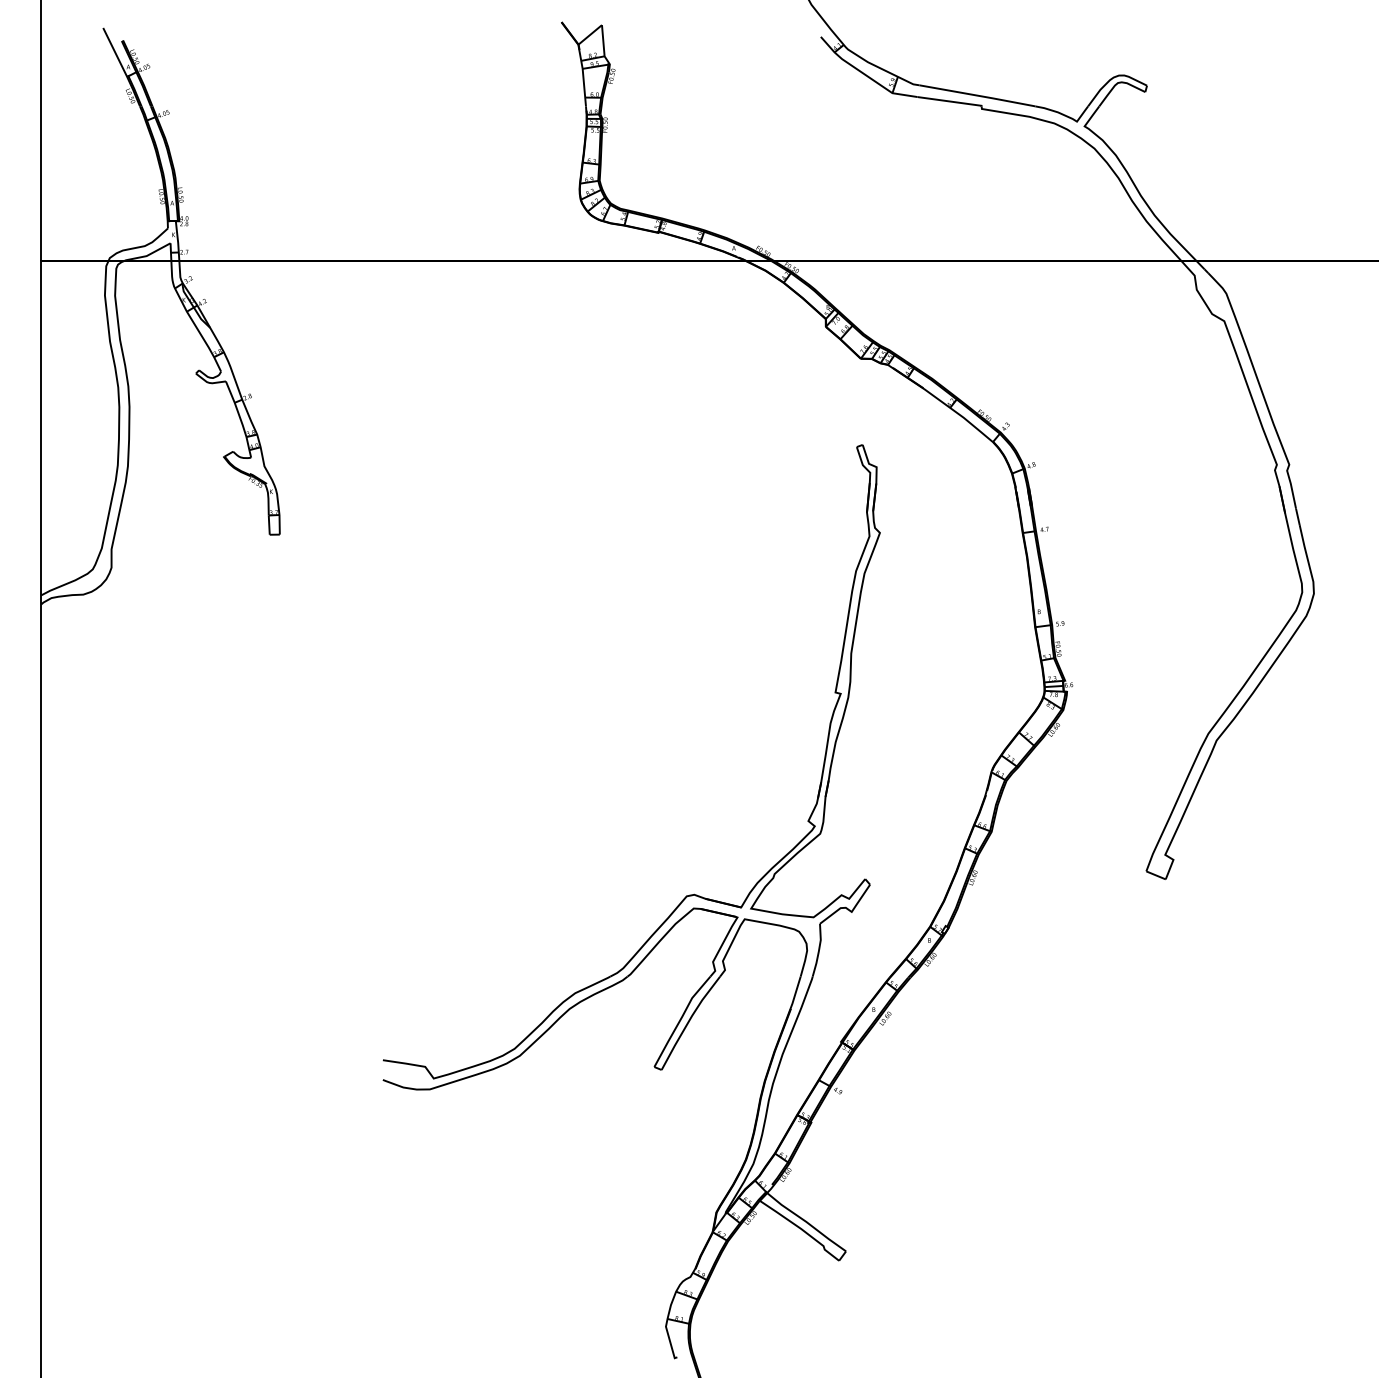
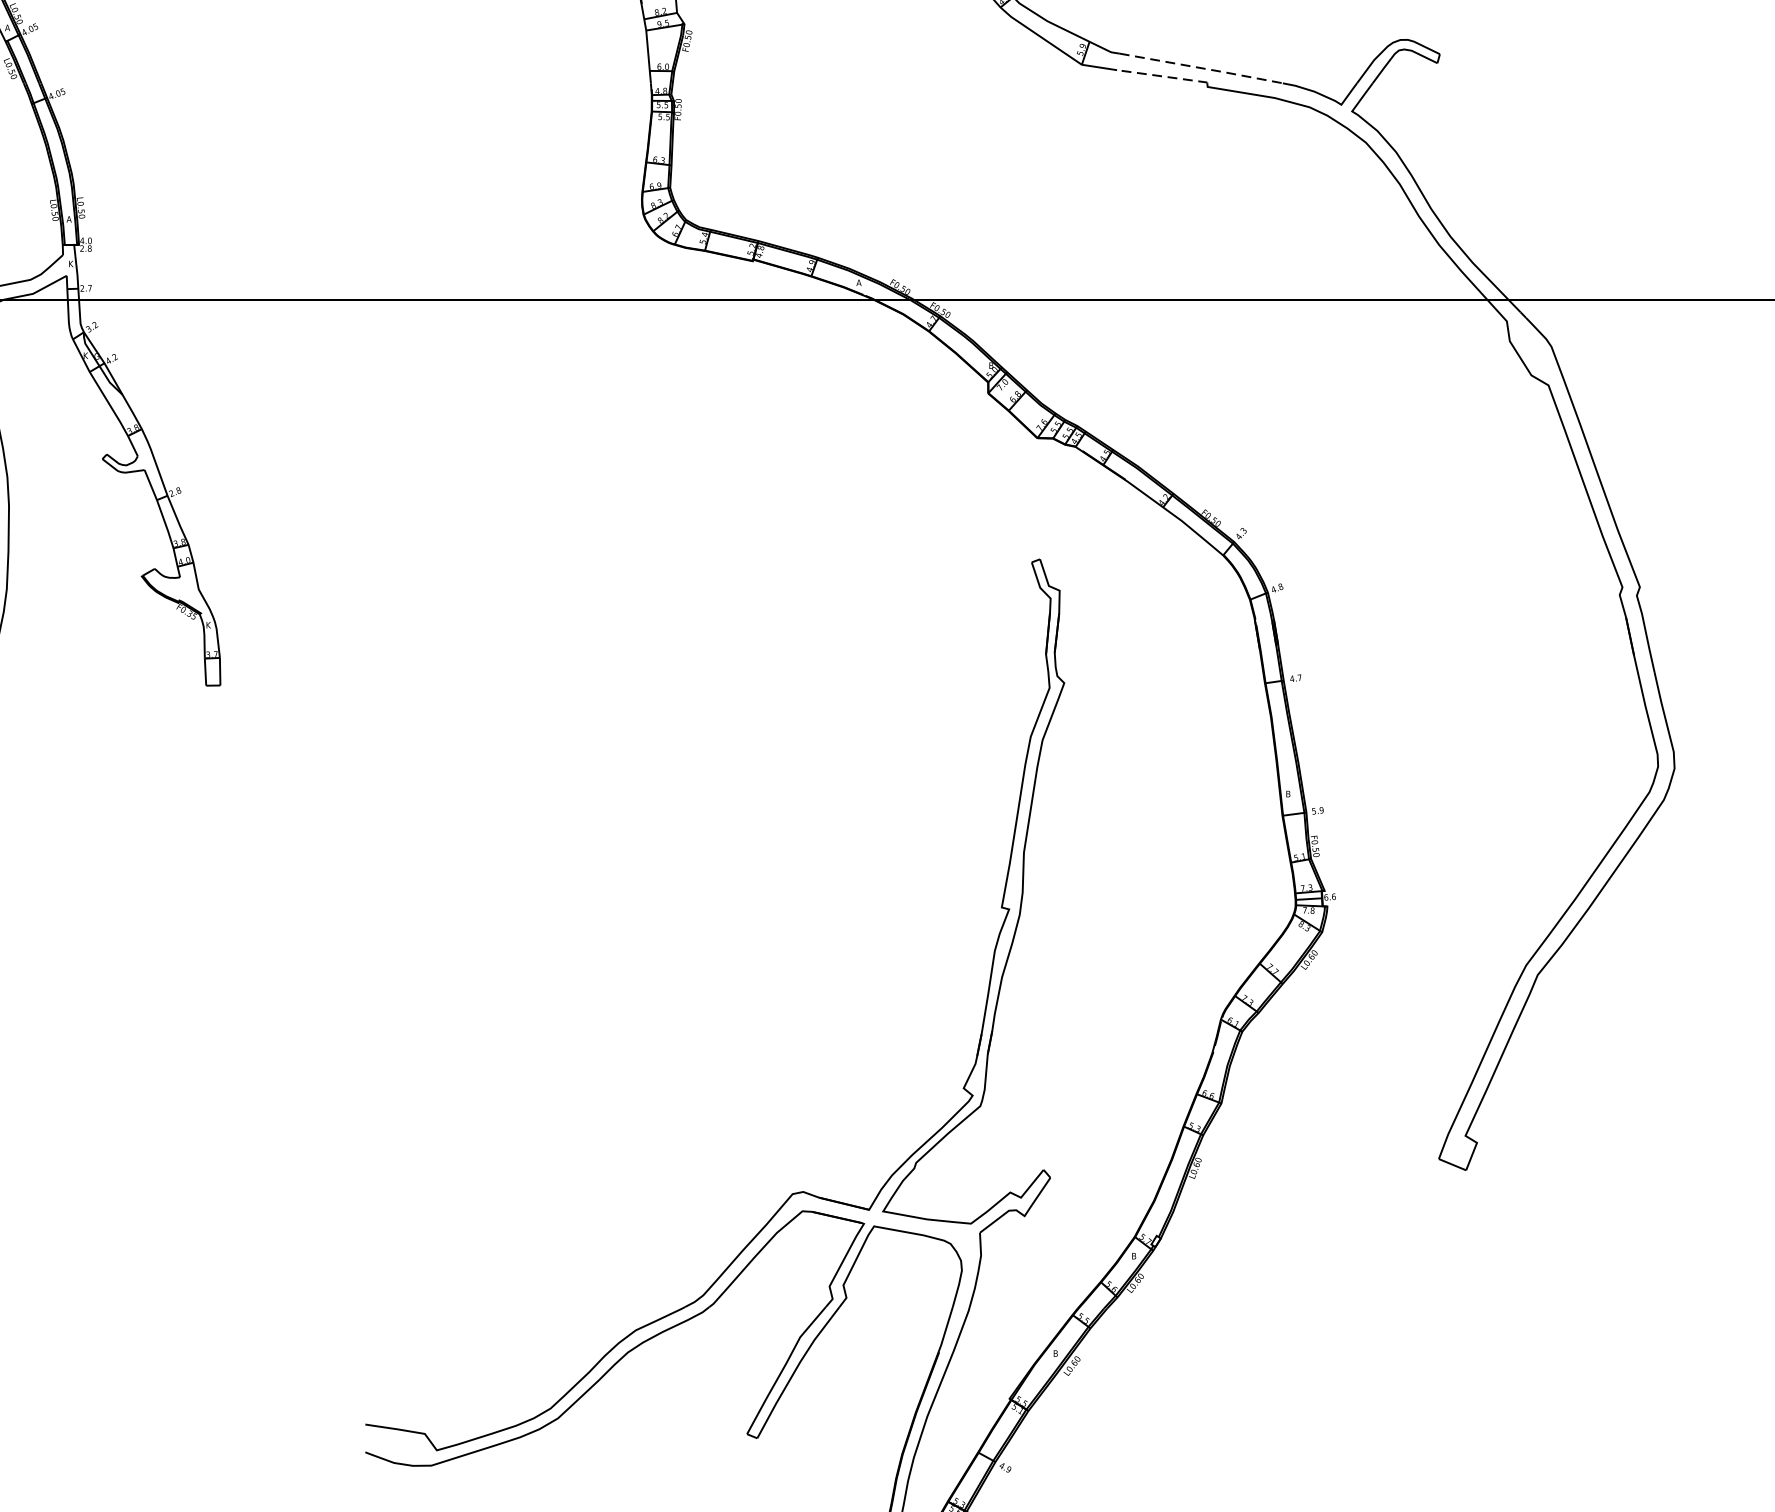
line: (979, 95) -> (1204, 68), solid -> dashed
line: (950, 101) -> (1163, 76), solid -> dashed

